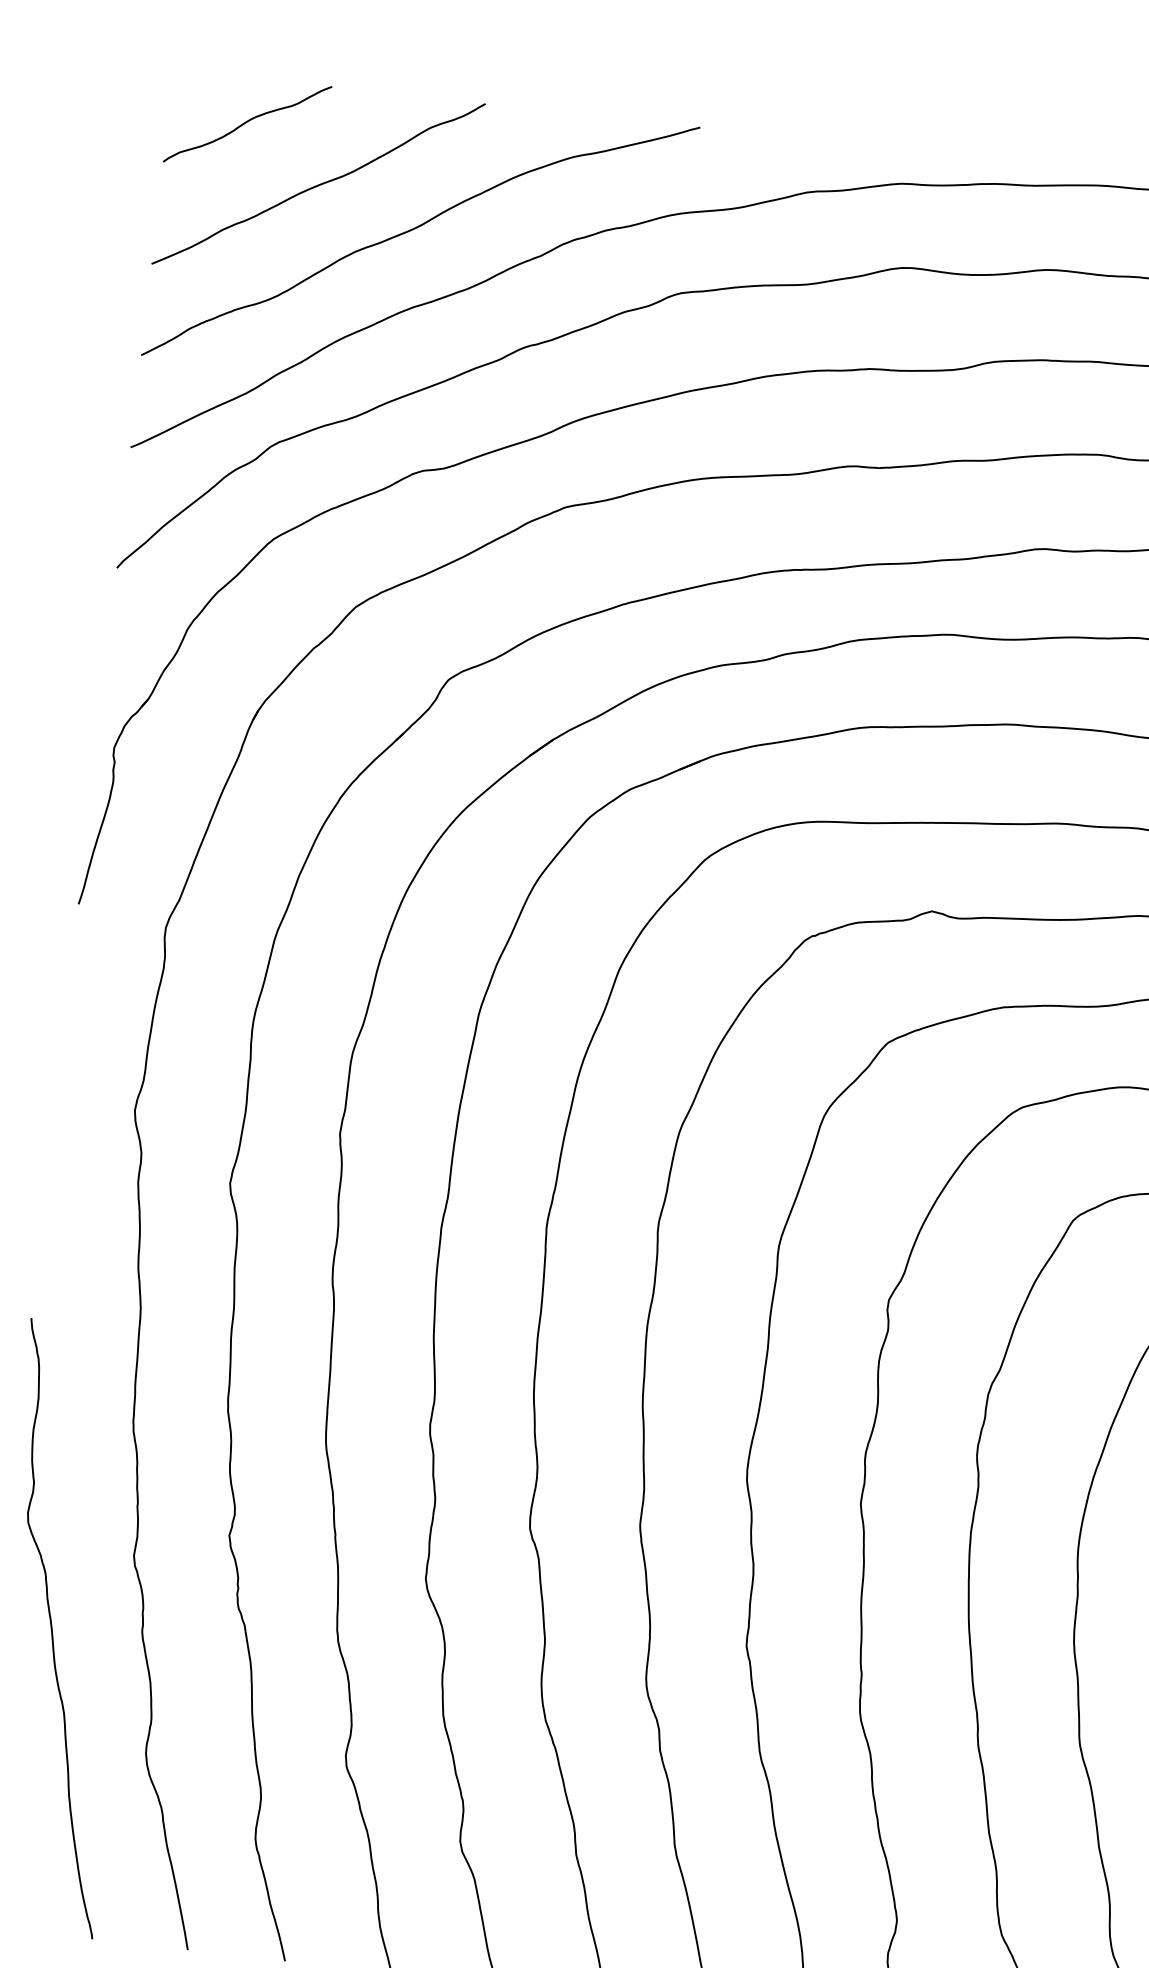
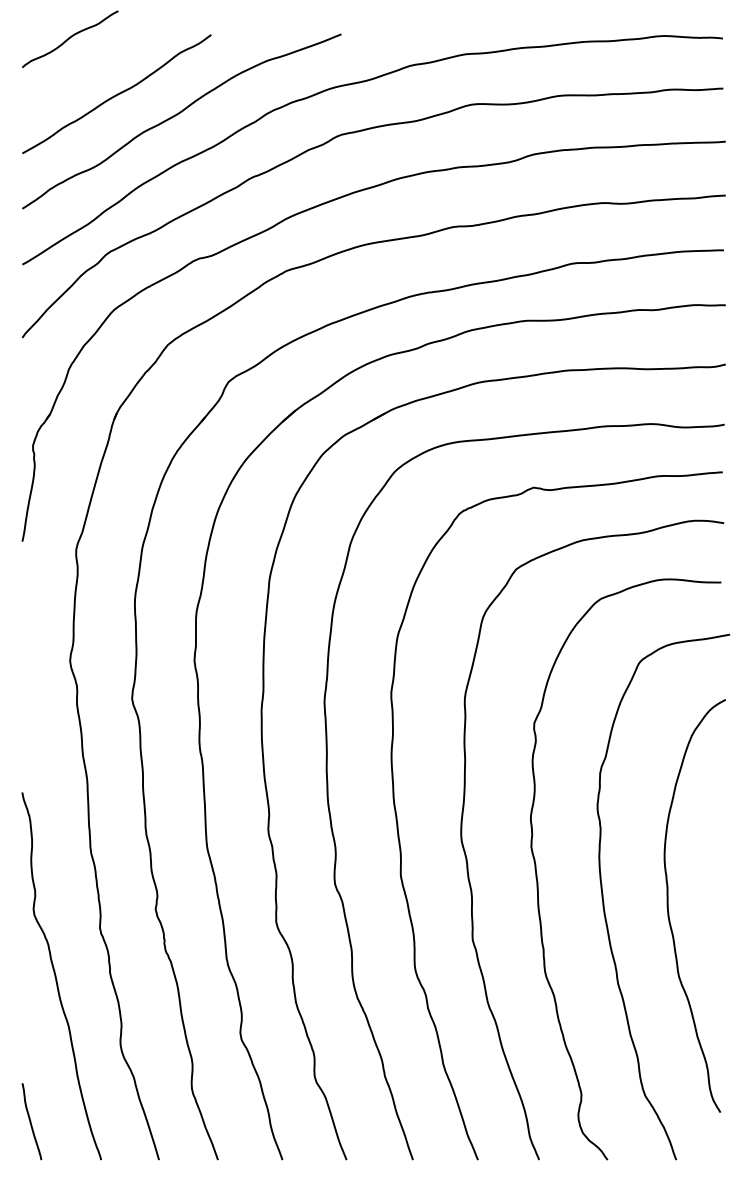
curve: (248, 122) -> (70, 38), moved

